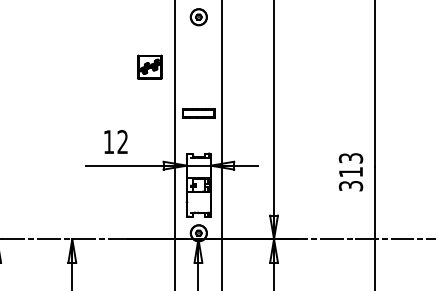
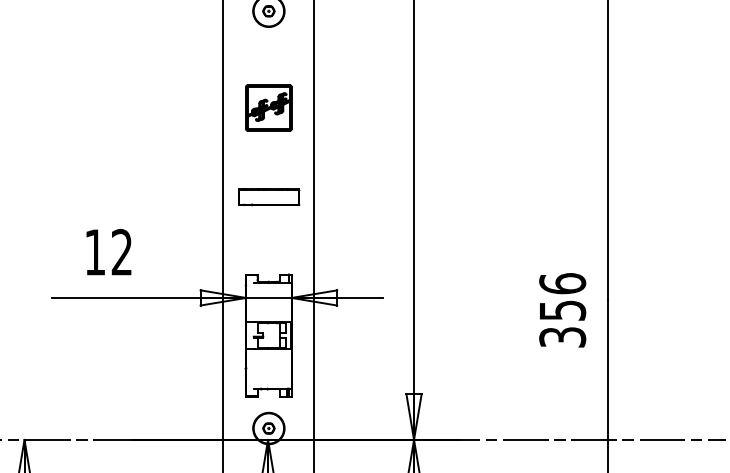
part: (149, 66) -> (268, 106), moved
text: (350, 164) -> (561, 295), 313 -> 356

